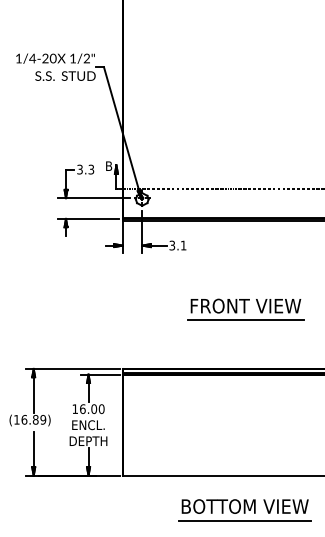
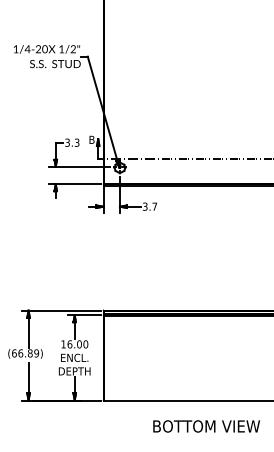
text: (183, 245) -> (154, 206), 3.1 -> 3.7
part: (245, 309) -> (206, 260), removed
text: (16, 419) -> (14, 353), (16.89) -> (66.89)
line: (244, 520) -> (206, 438), removed

